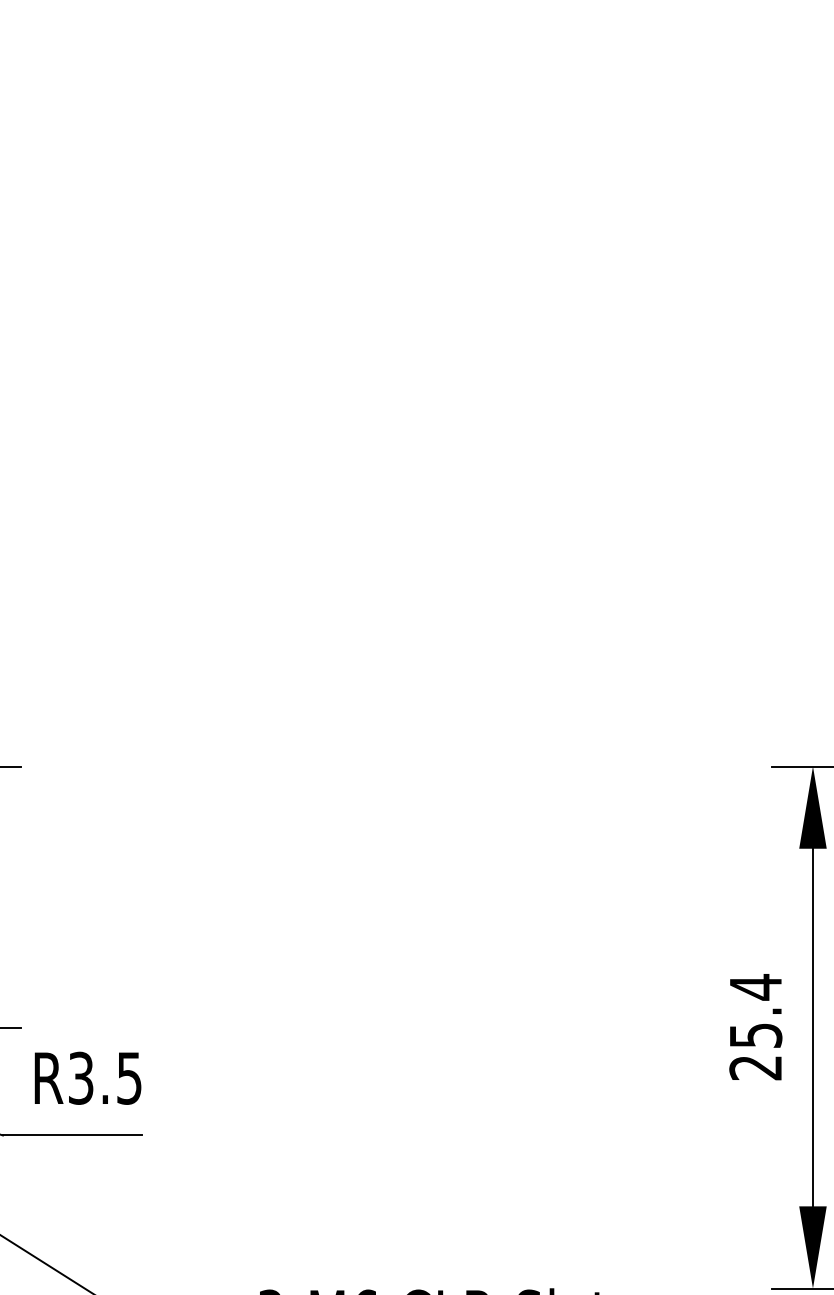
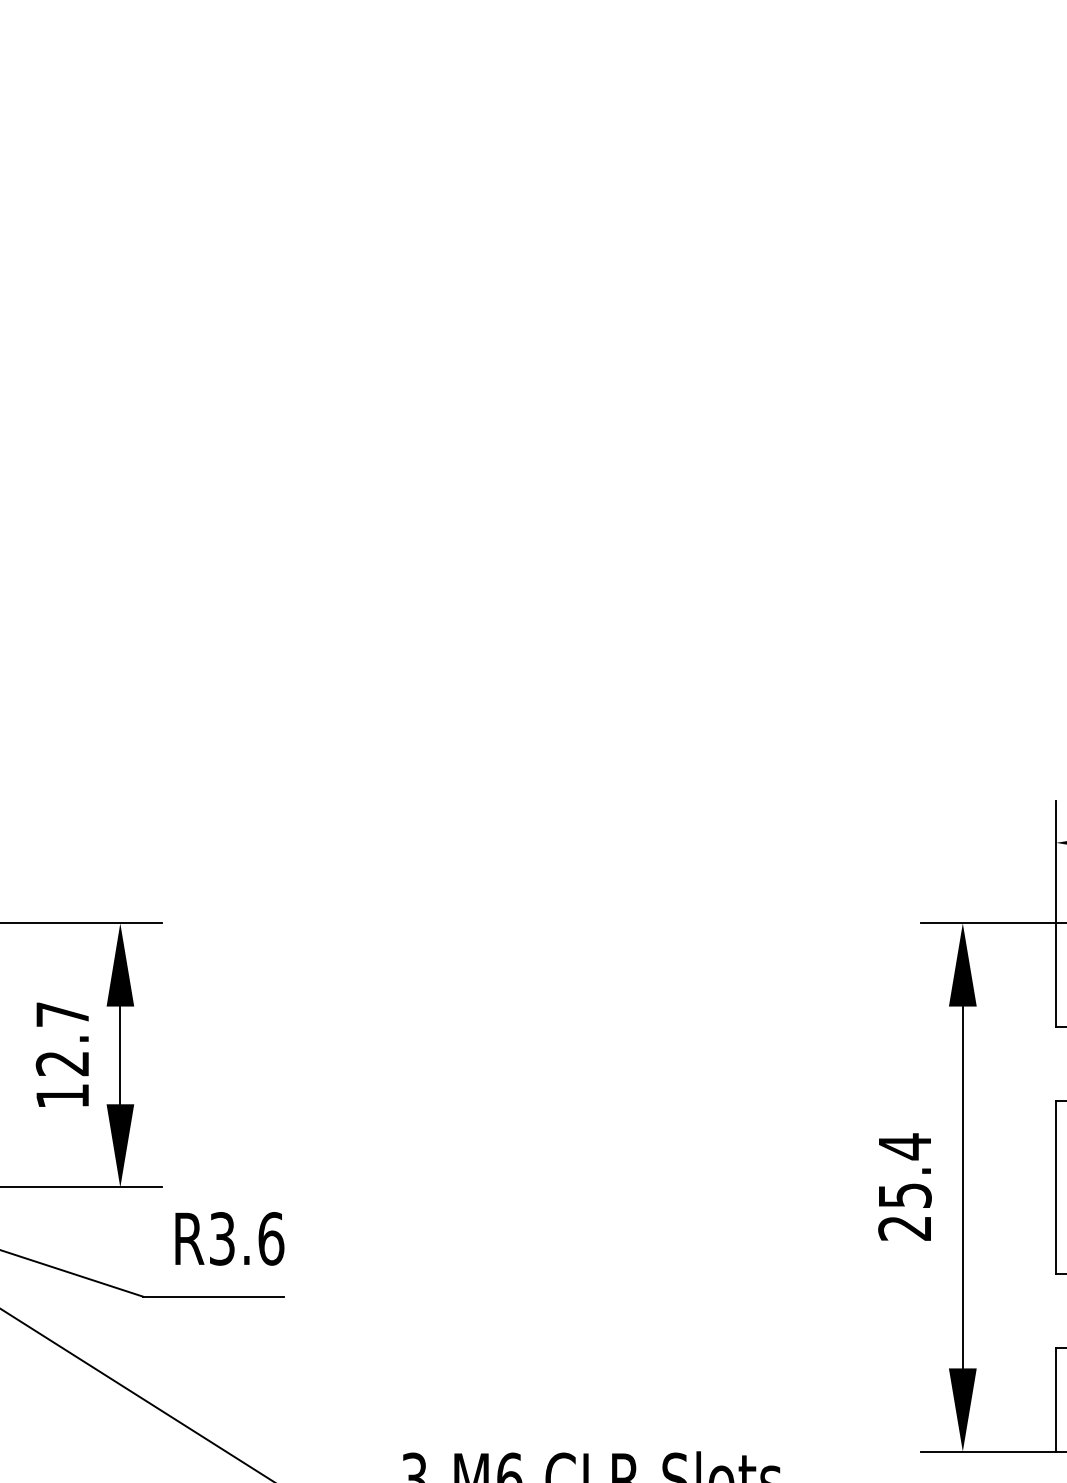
text: (129, 1077) -> (271, 1238), R3.5 -> R3.6

